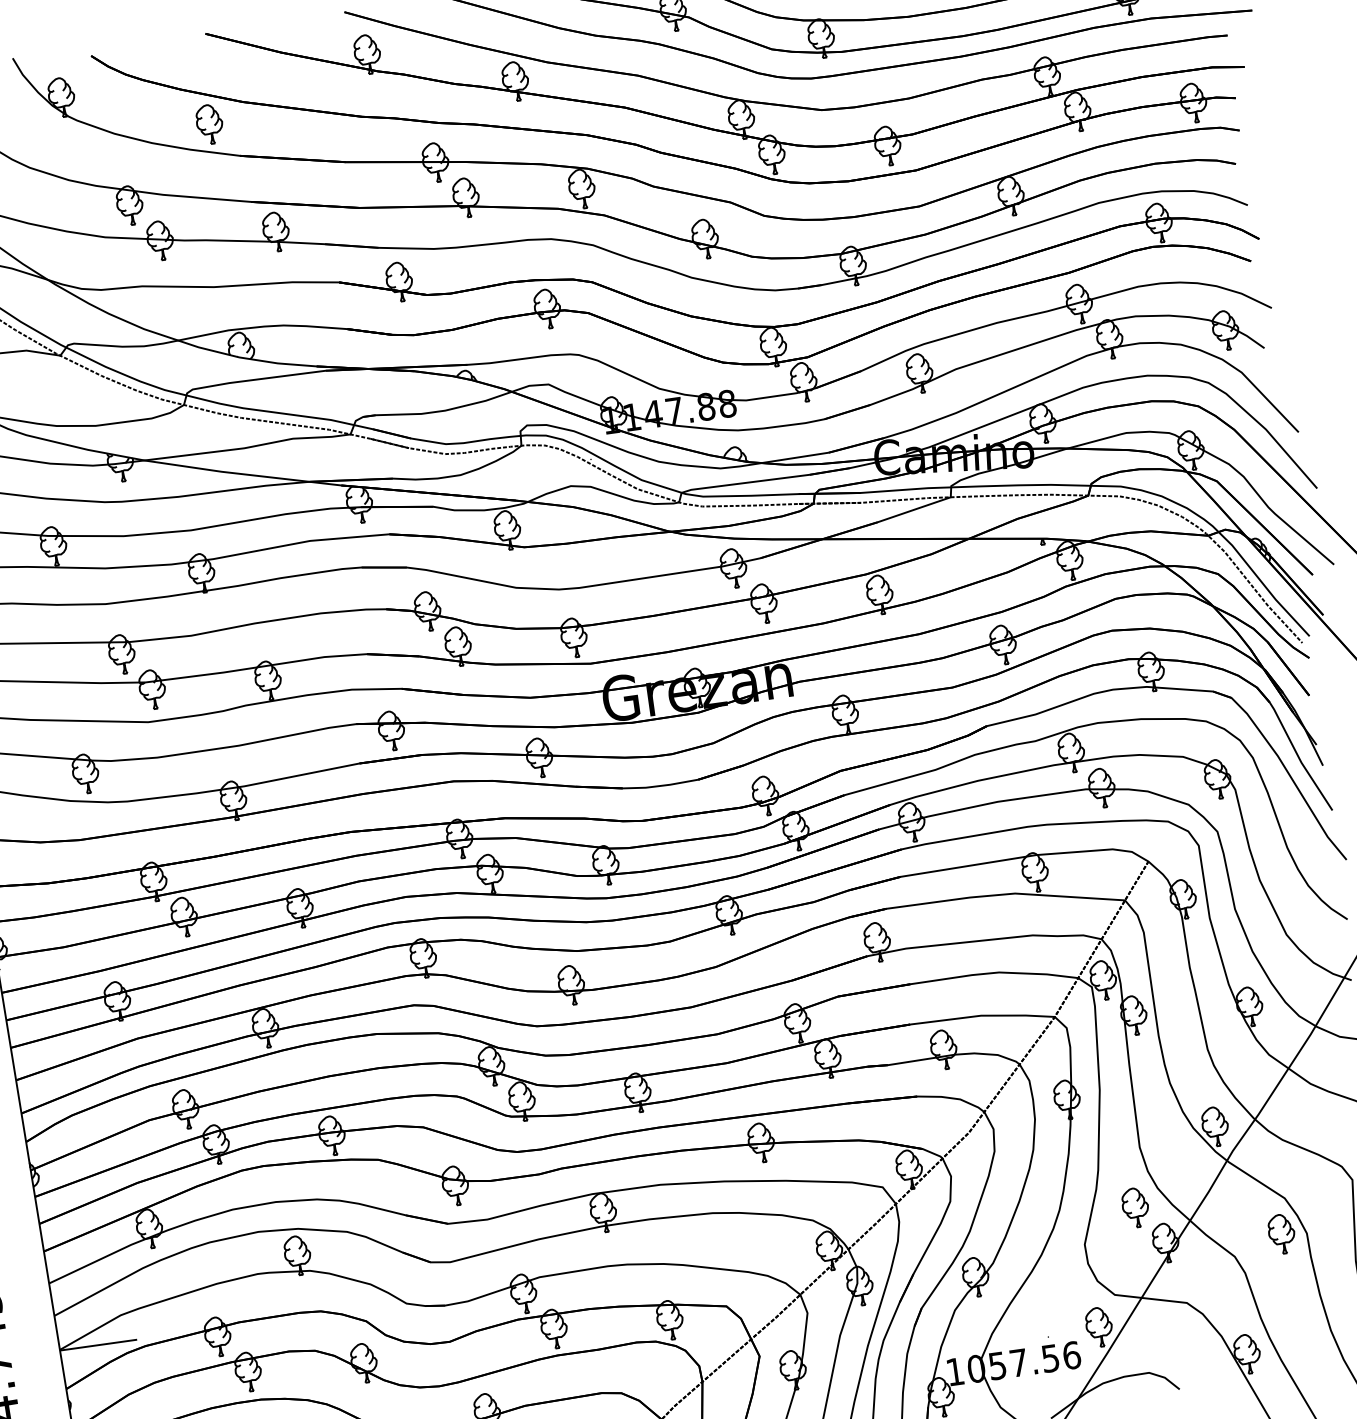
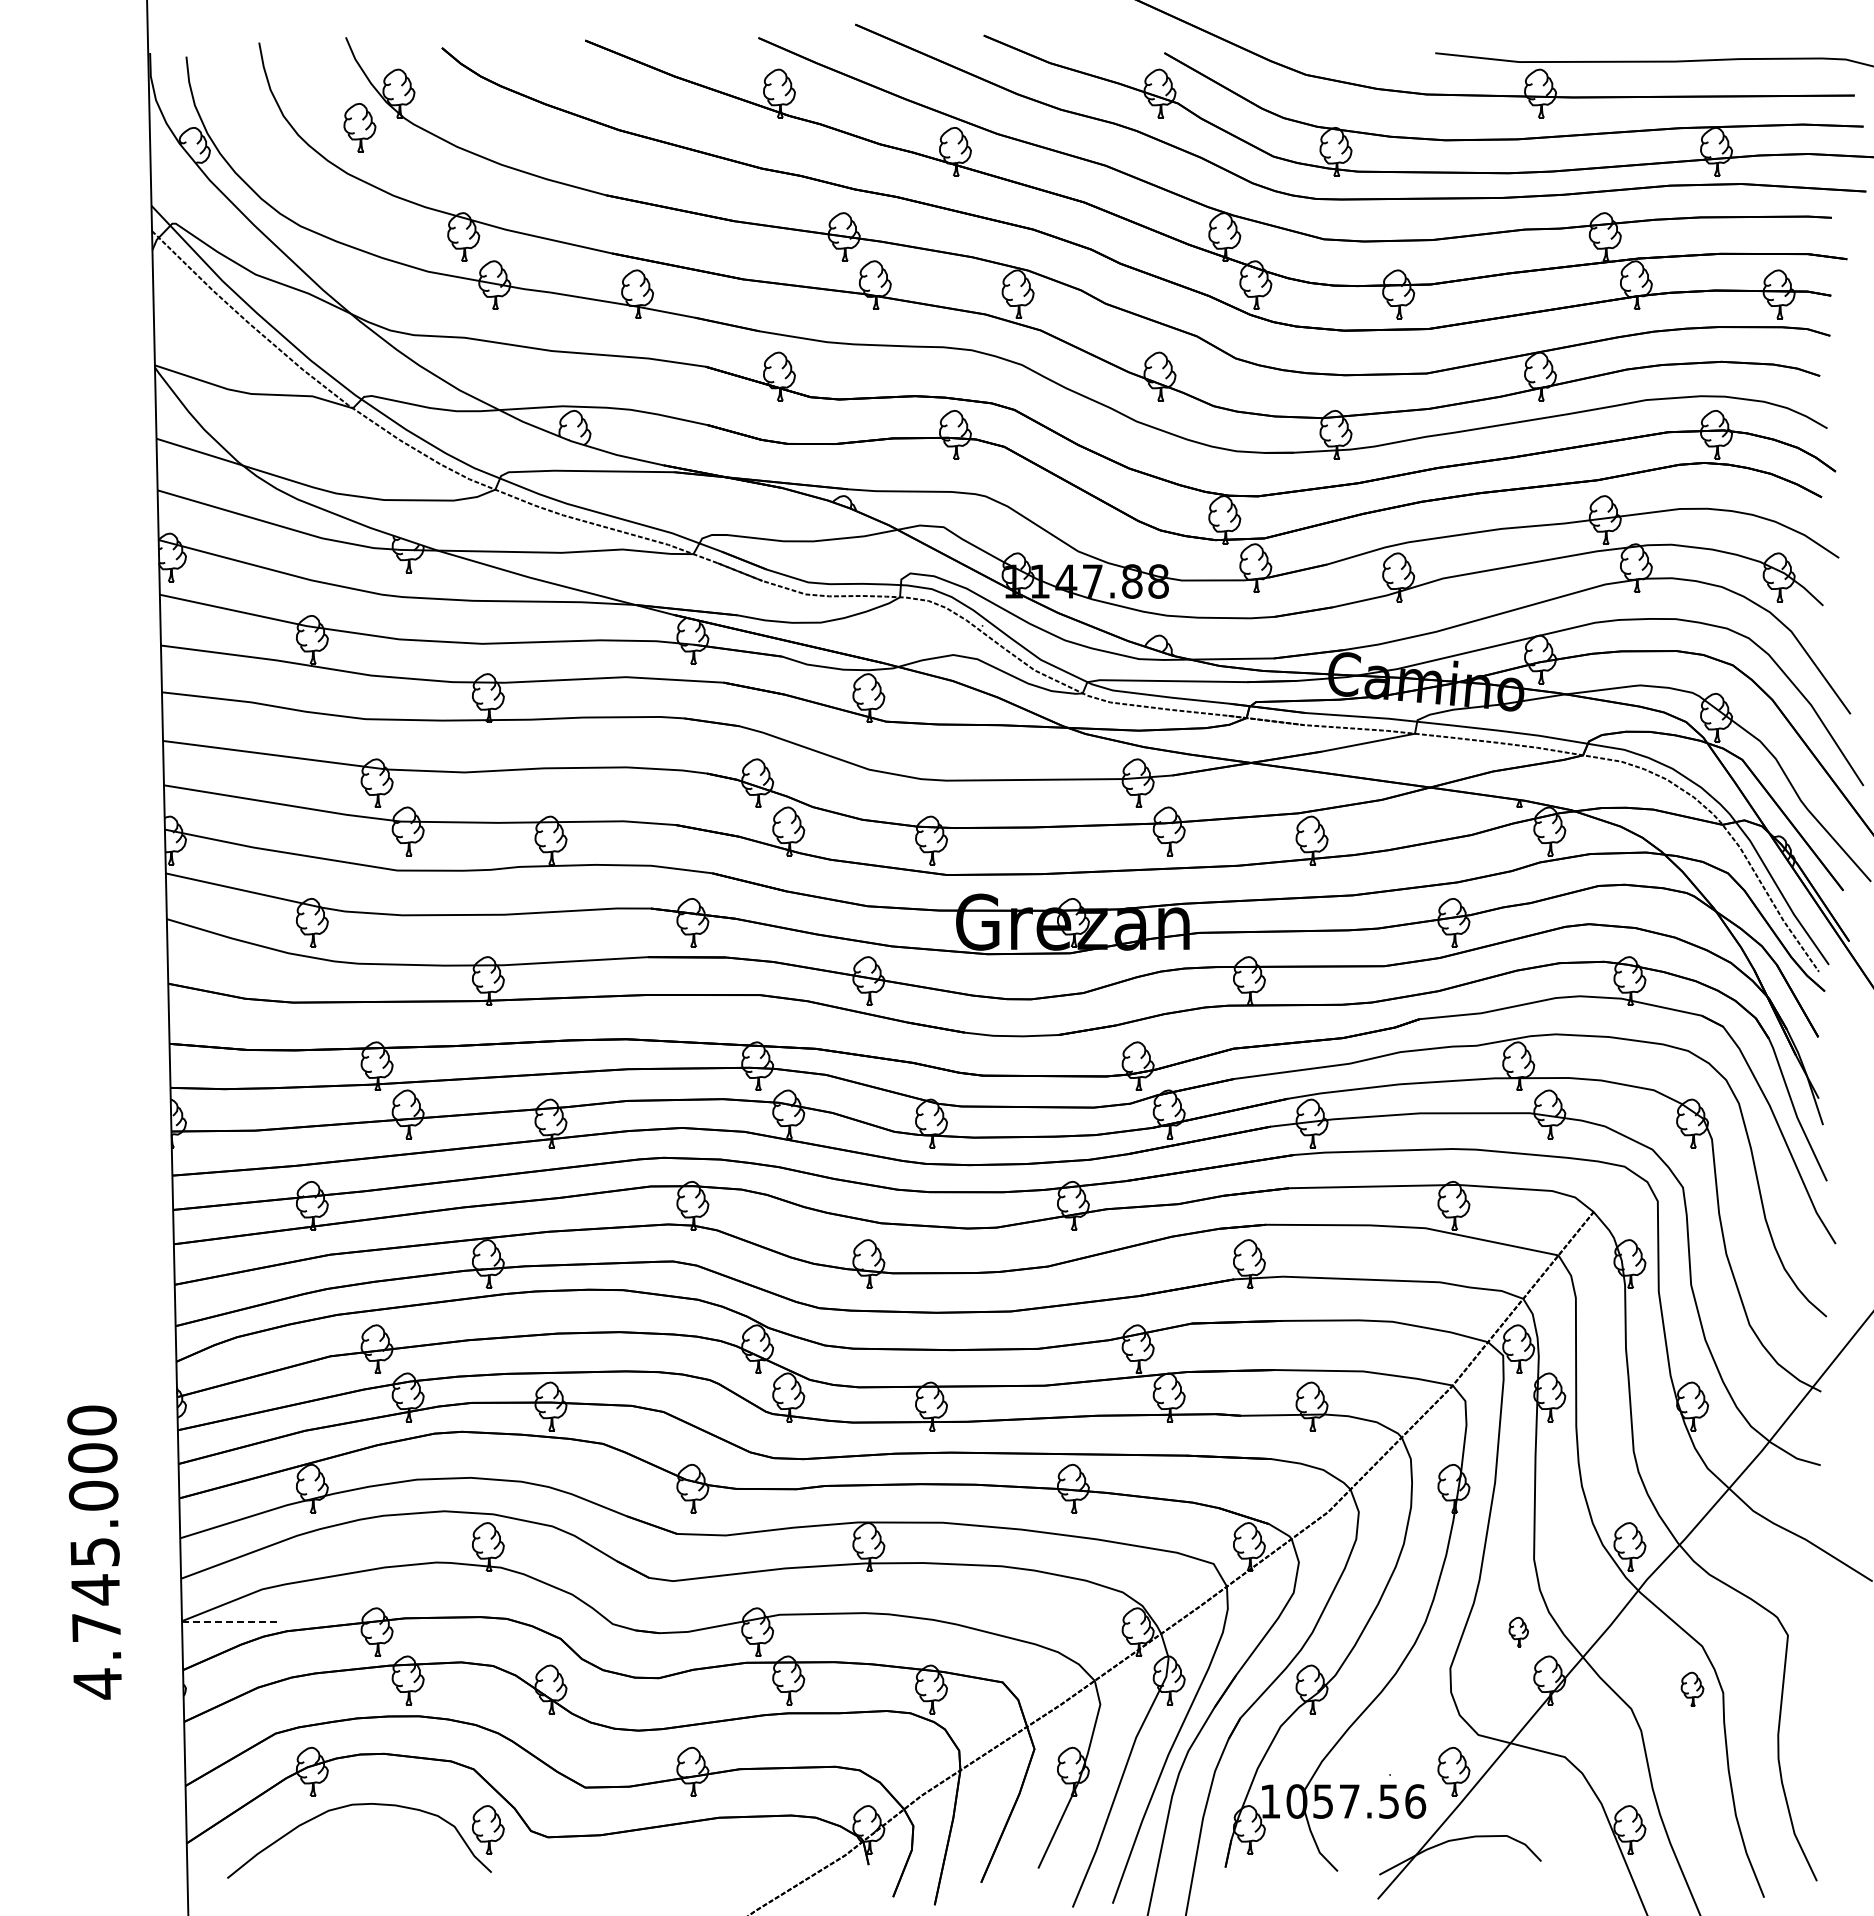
part: (209, 124) -> (359, 127), moved
part: (1135, 1207) -> (1518, 1631), size x0.6
part: (1281, 1234) -> (1692, 1689), size x0.7
line: (99, 1345) -> (230, 1622), solid -> dashed

